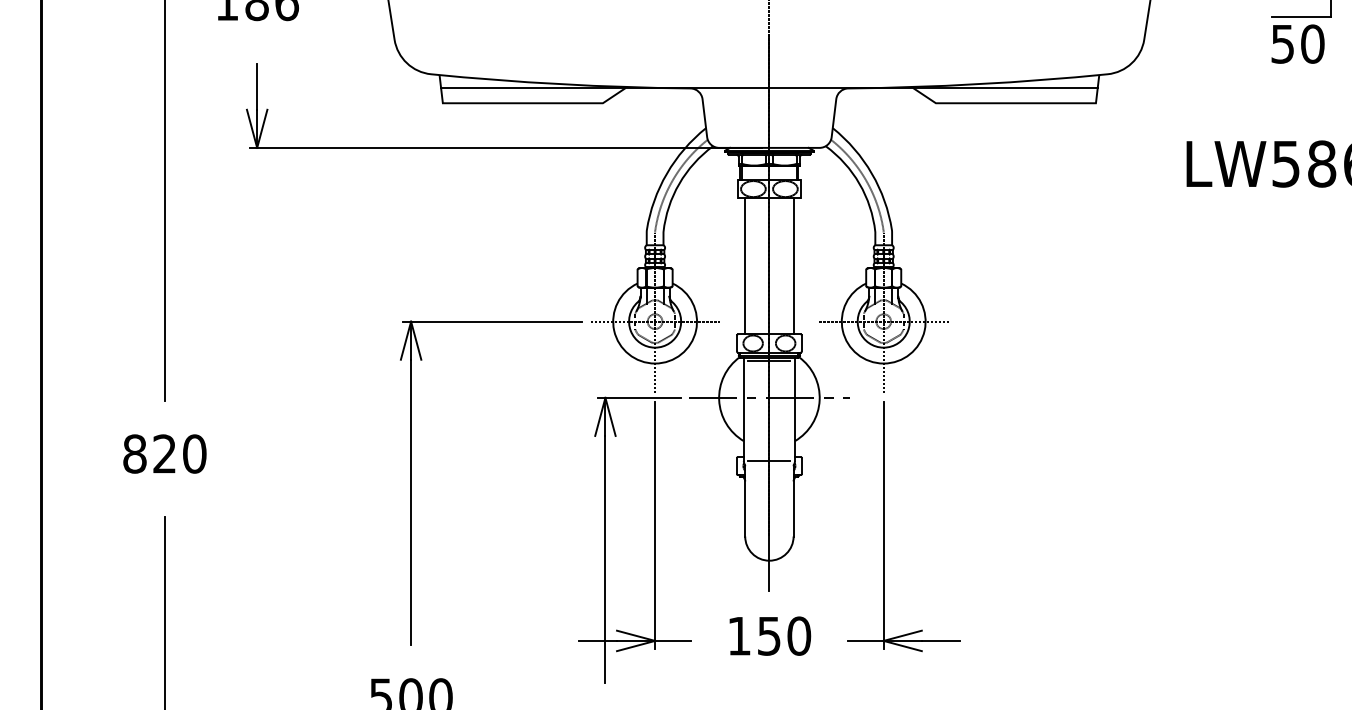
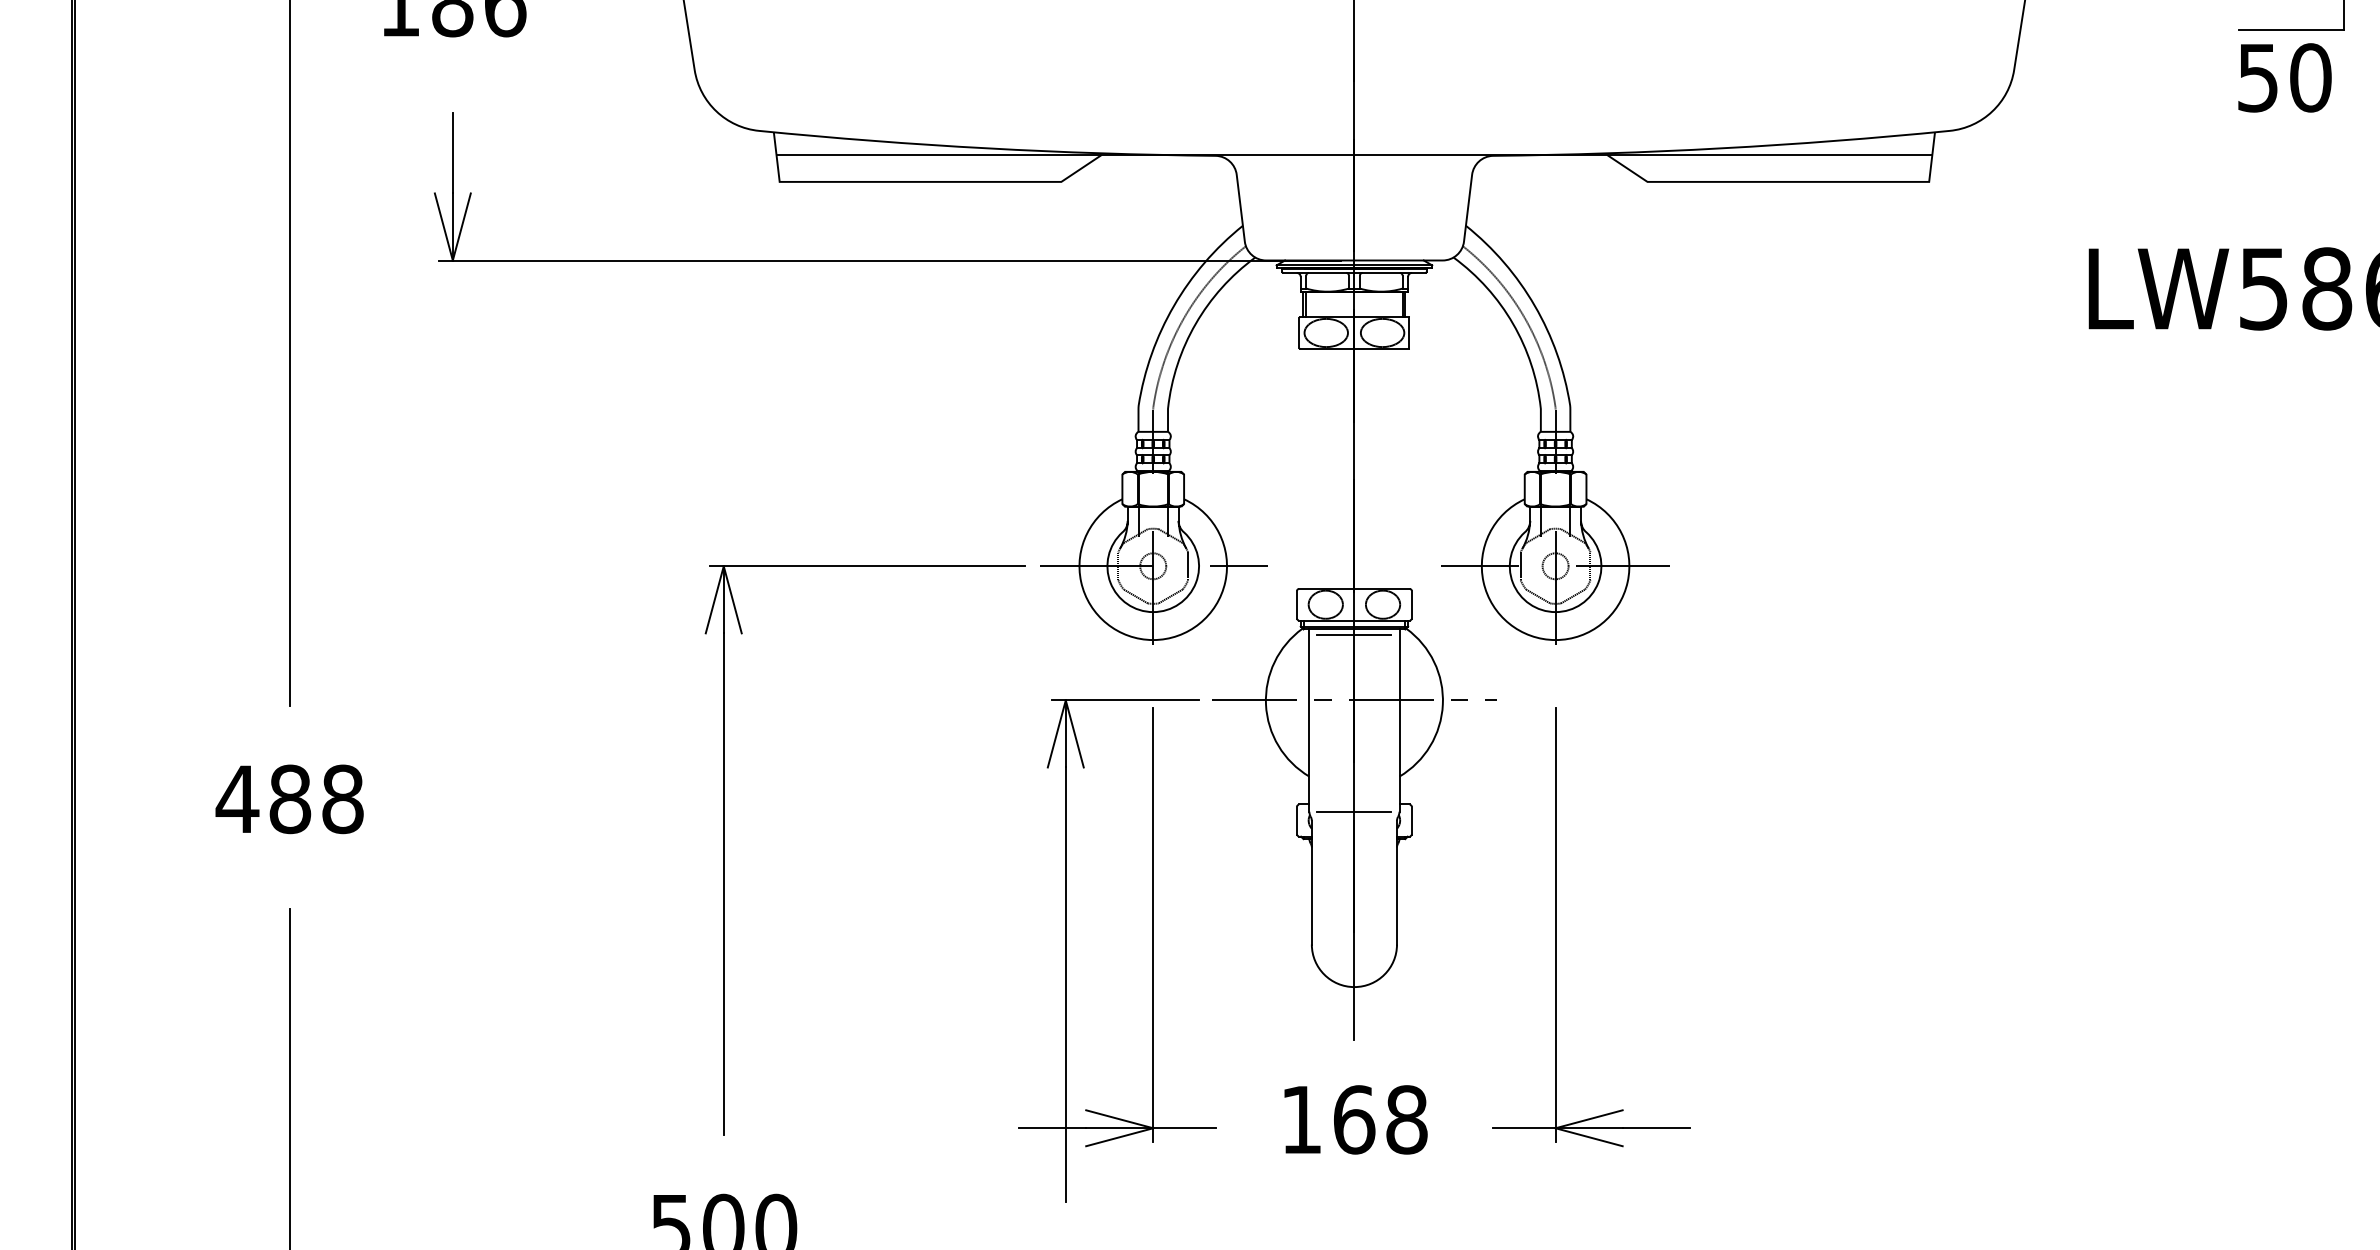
line: (745, 266) -> (1312, 469), removed
line: (793, 266) -> (1396, 469), removed
text: (164, 453) -> (289, 798), 820 -> 488
text: (784, 635) -> (1380, 1118), 150 -> 168

